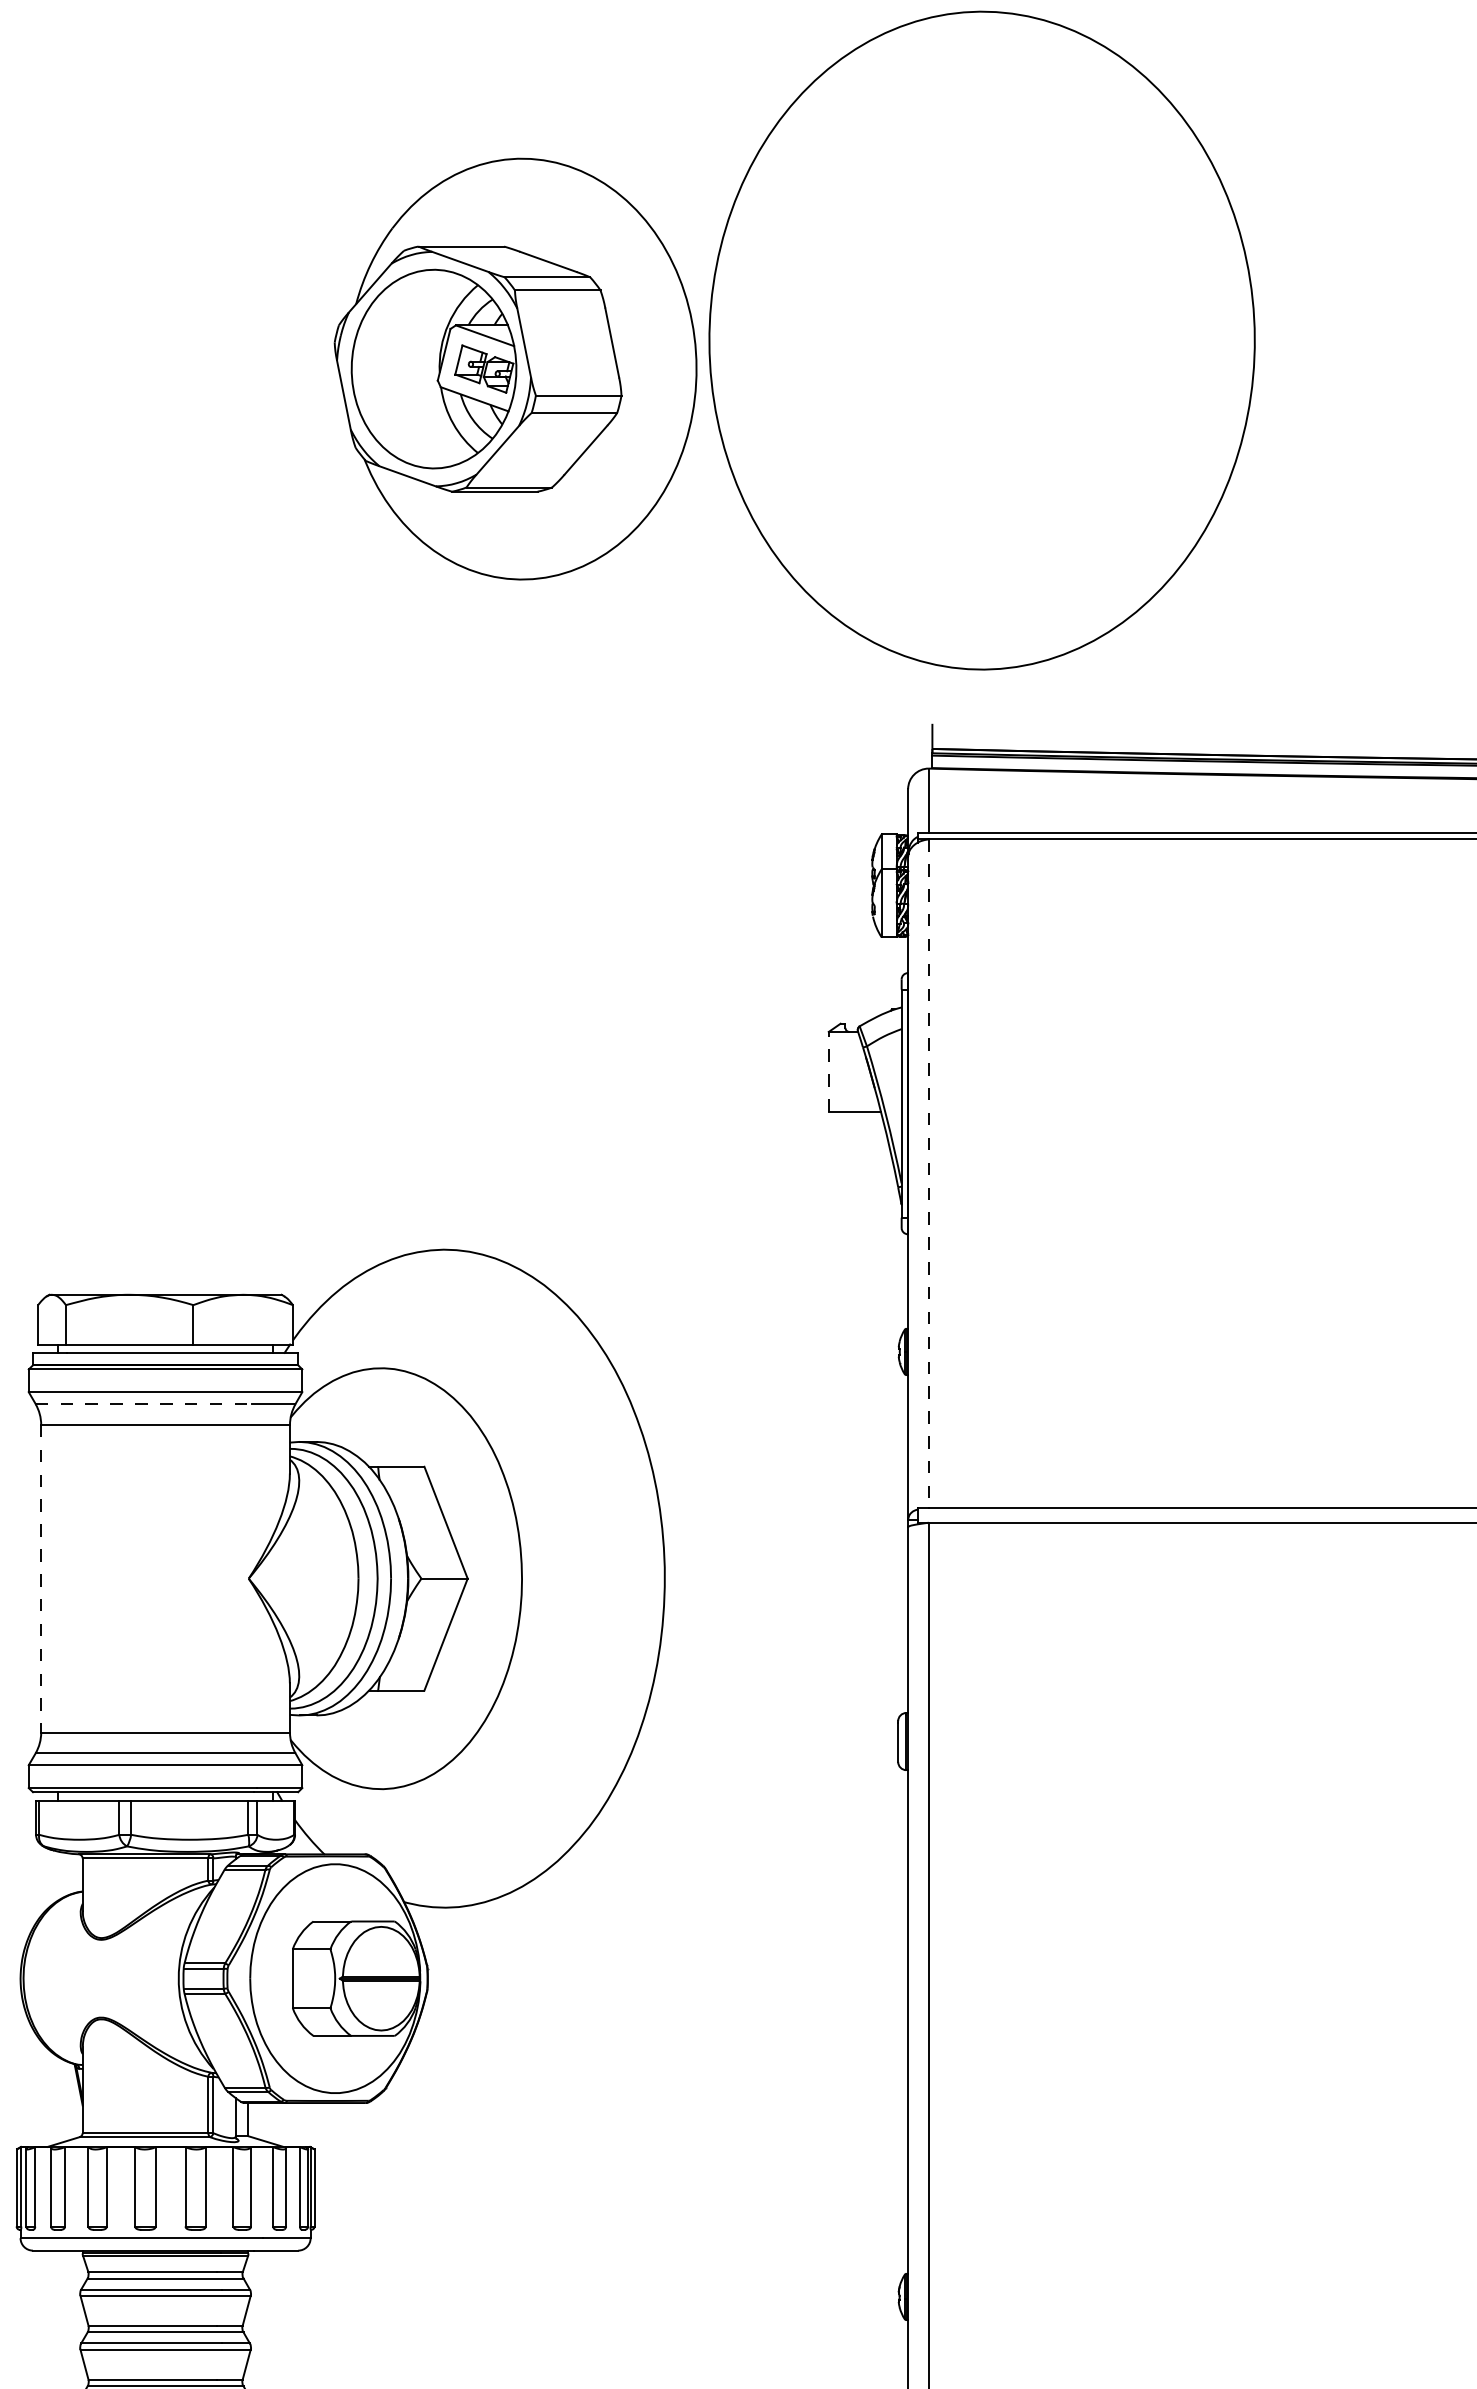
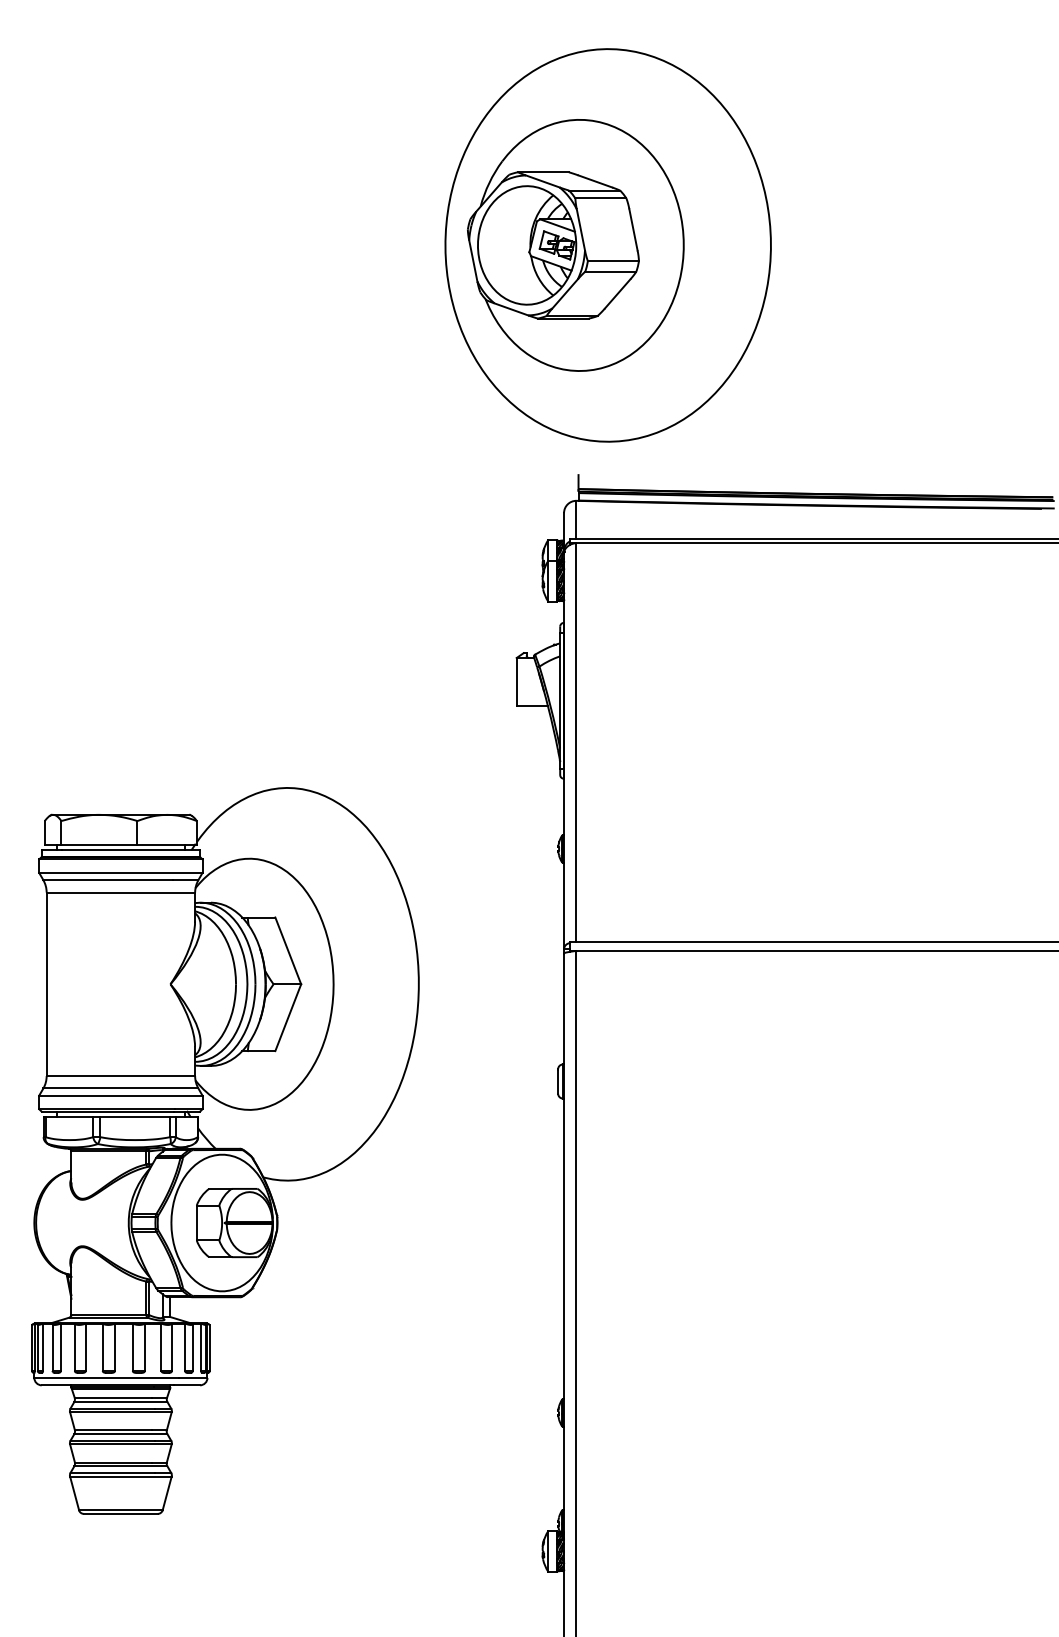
part: (515, 369) -> (575, 245), moved
line: (828, 1071) -> (516, 681), dashed -> solid
line: (928, 1173) -> (576, 742), dashed -> solid
line: (144, 1404) -> (108, 880), dashed -> solid
line: (40, 1579) -> (46, 984), dashed -> solid

